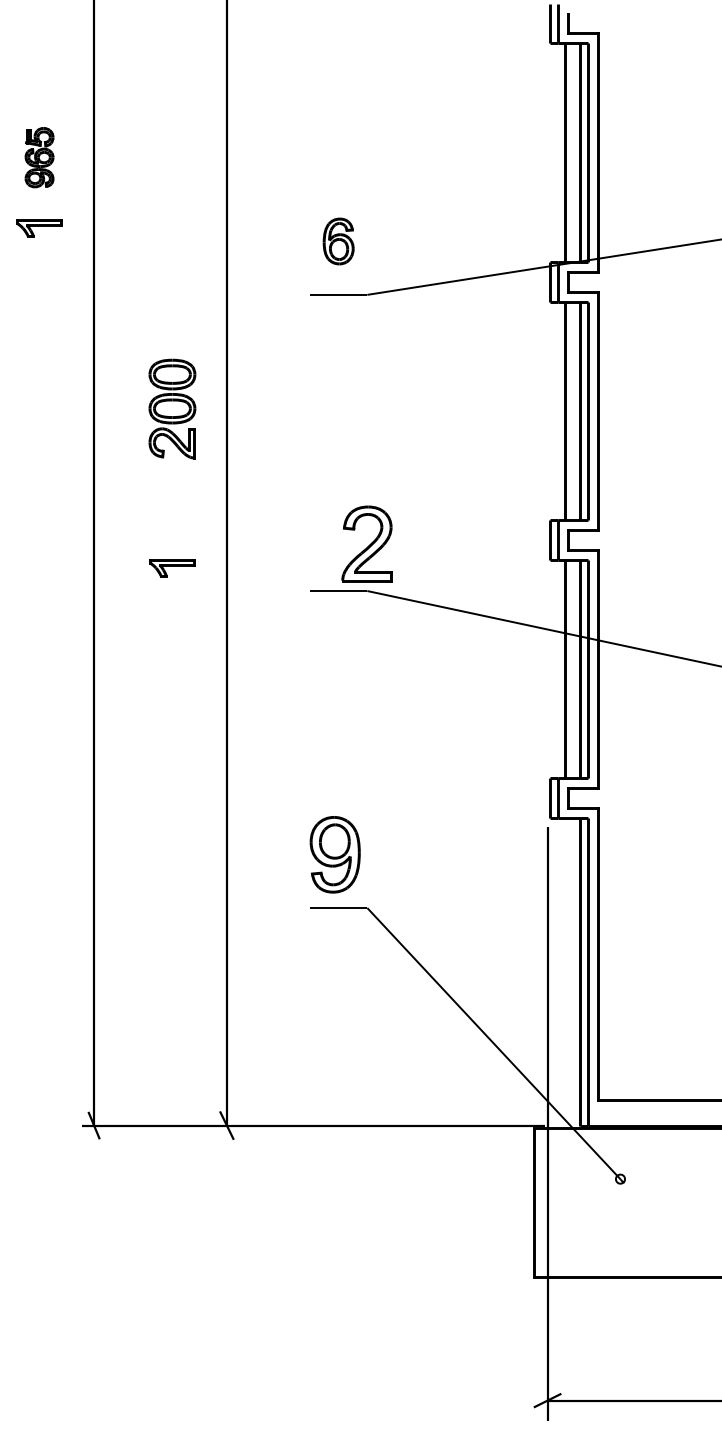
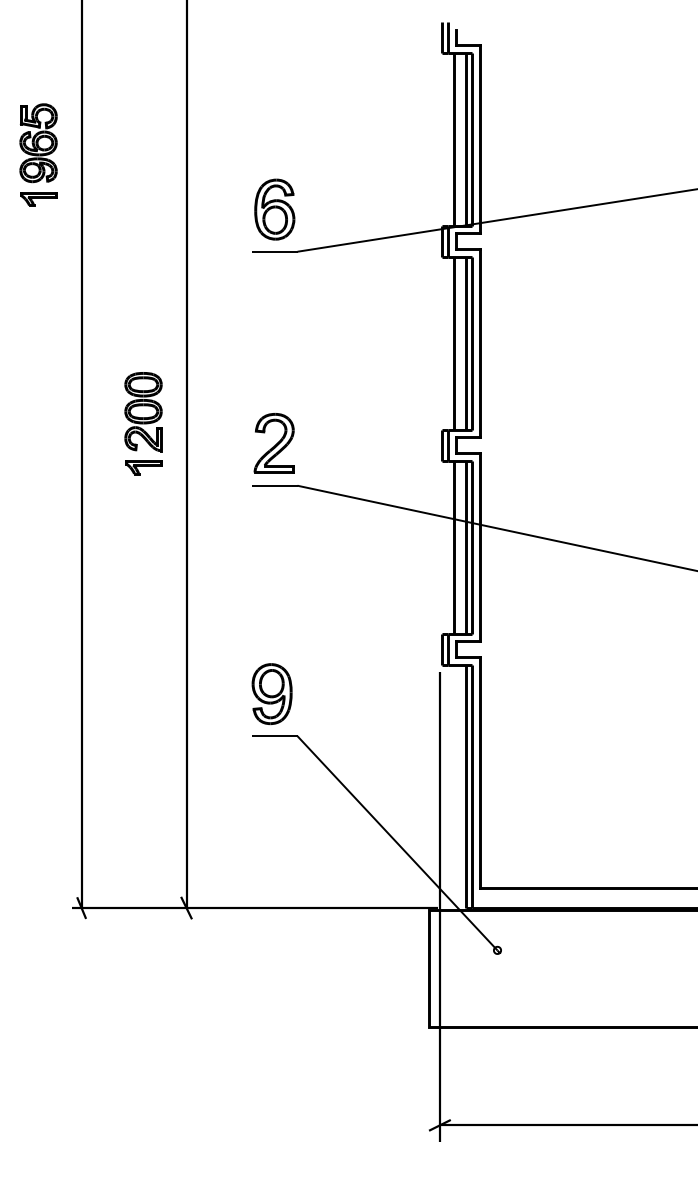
part: (39, 157) -> (38, 143), size x1.67
part: (338, 241) -> (274, 209), size x1.67
part: (172, 409) -> (143, 412), moved
part: (366, 543) -> (273, 443), moved

